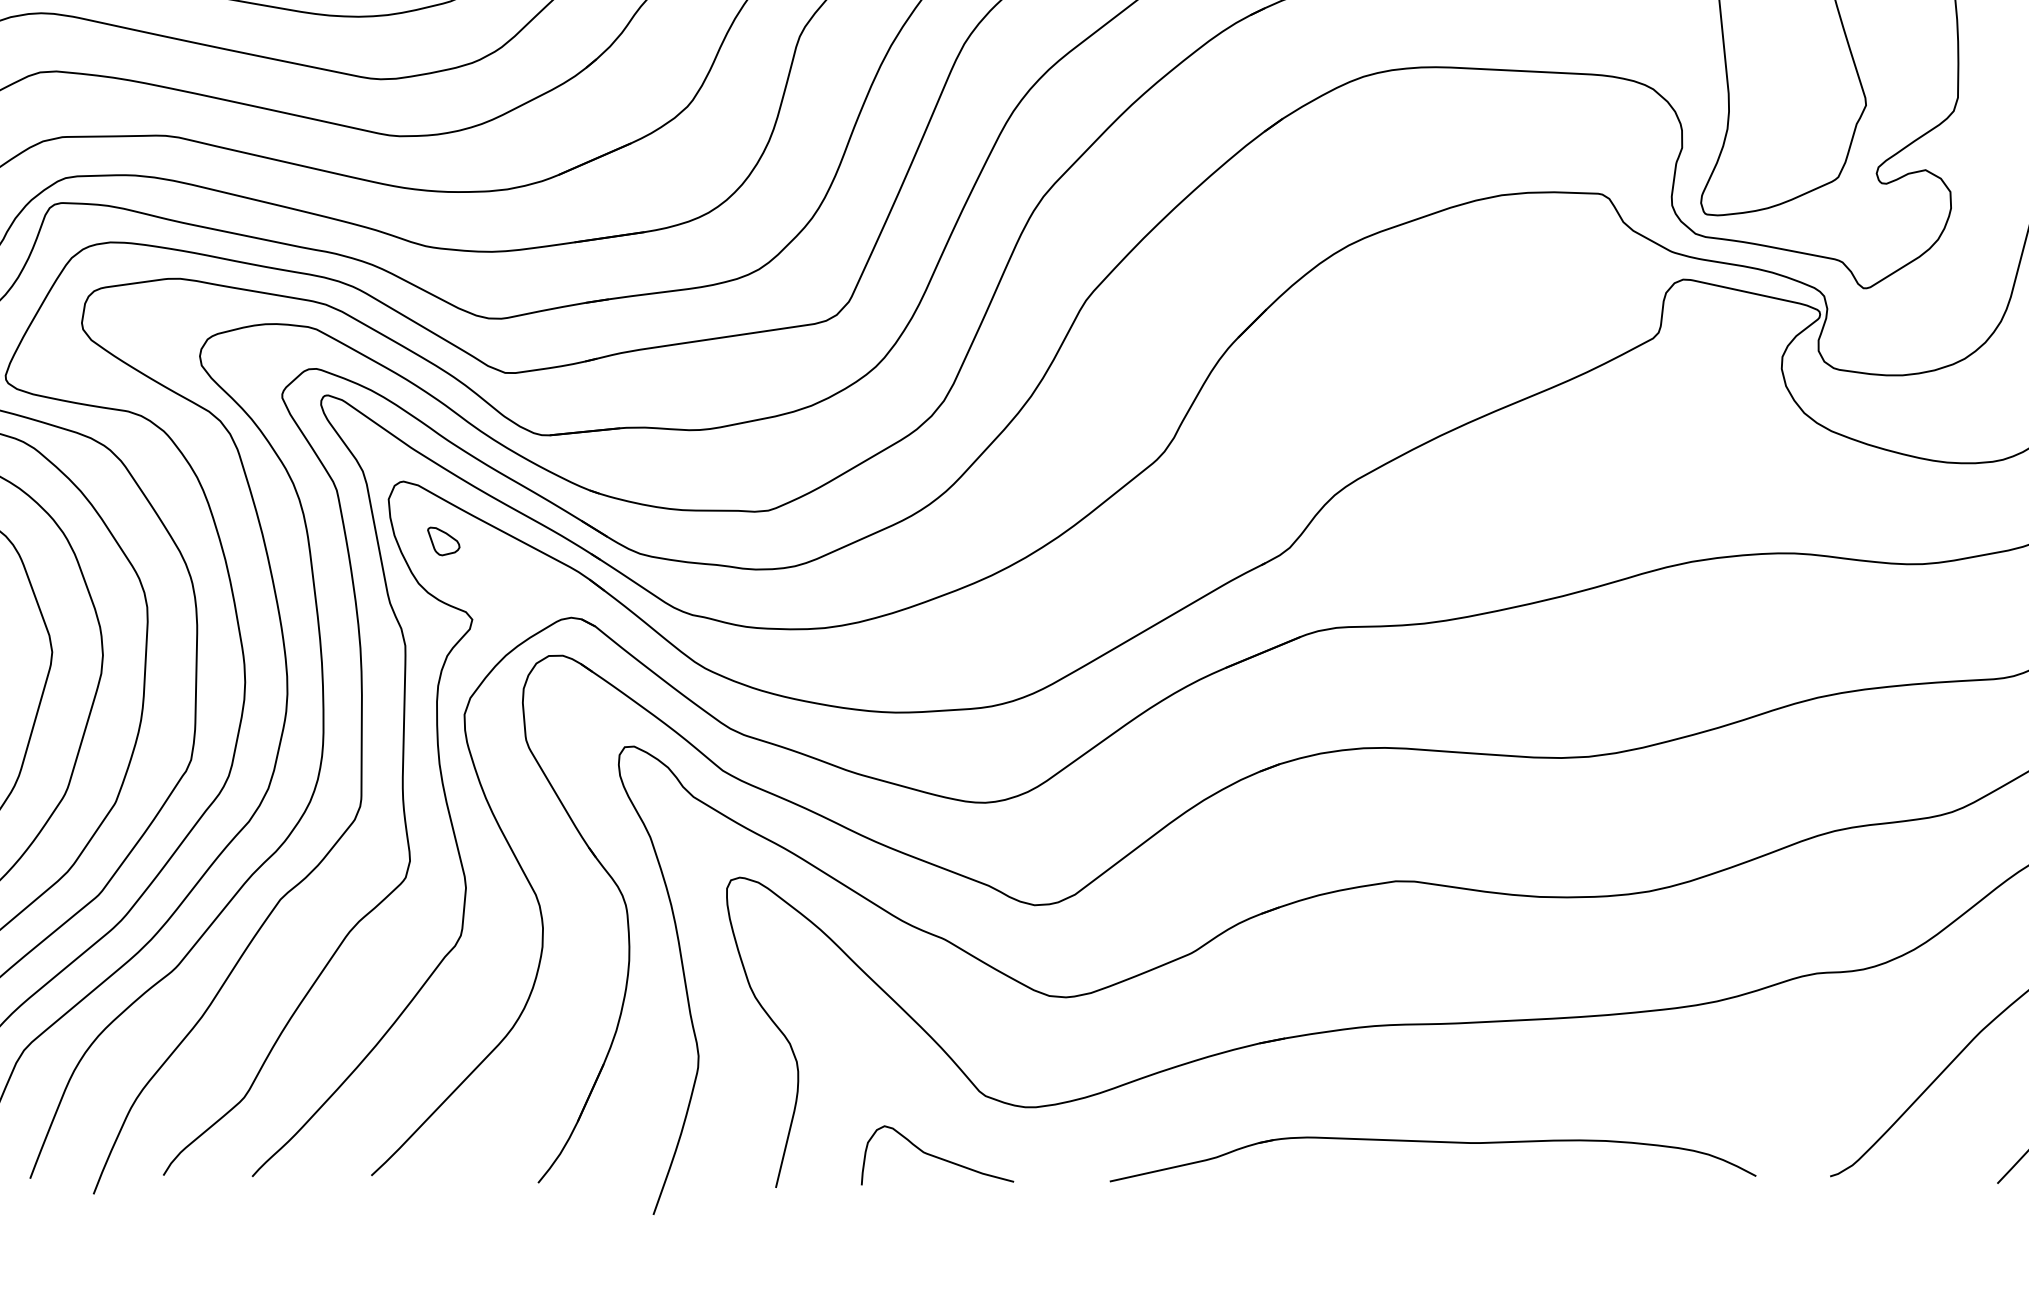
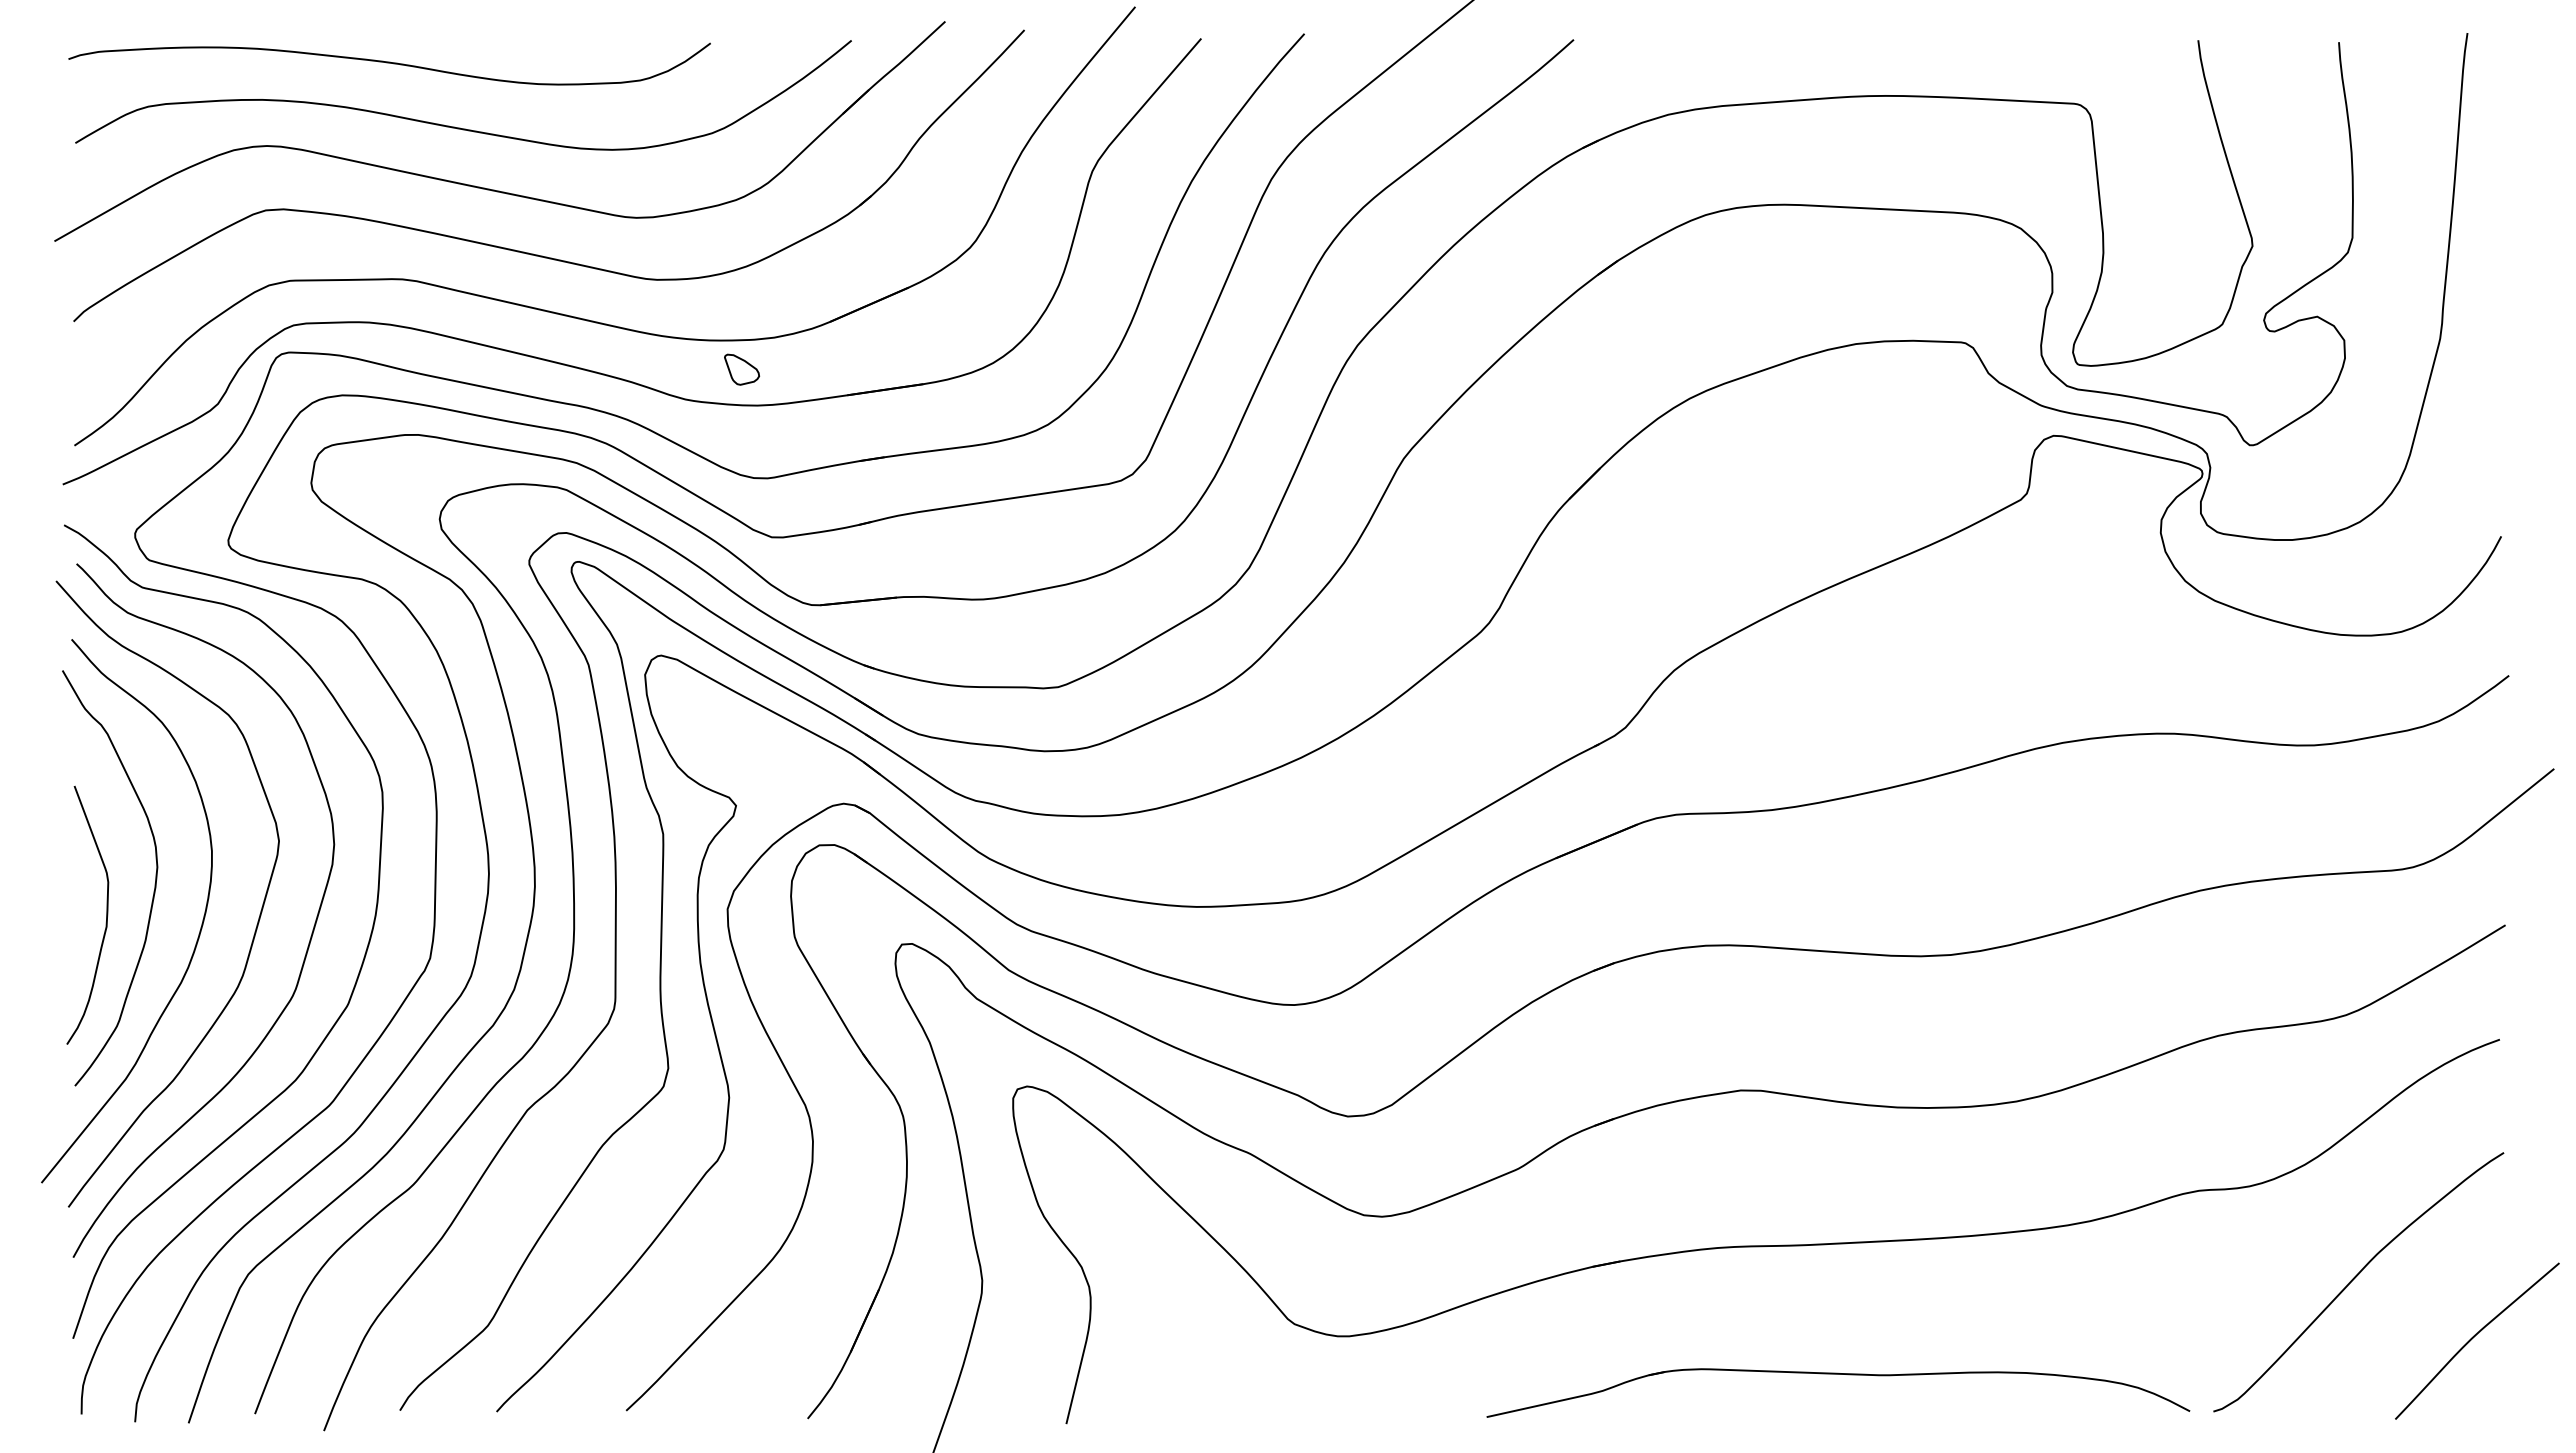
part: (444, 541) -> (742, 369), moved
part: (1433, 1142) -> (1838, 1374), moved
curve: (936, 1156) -> (1241, 1389), removed

